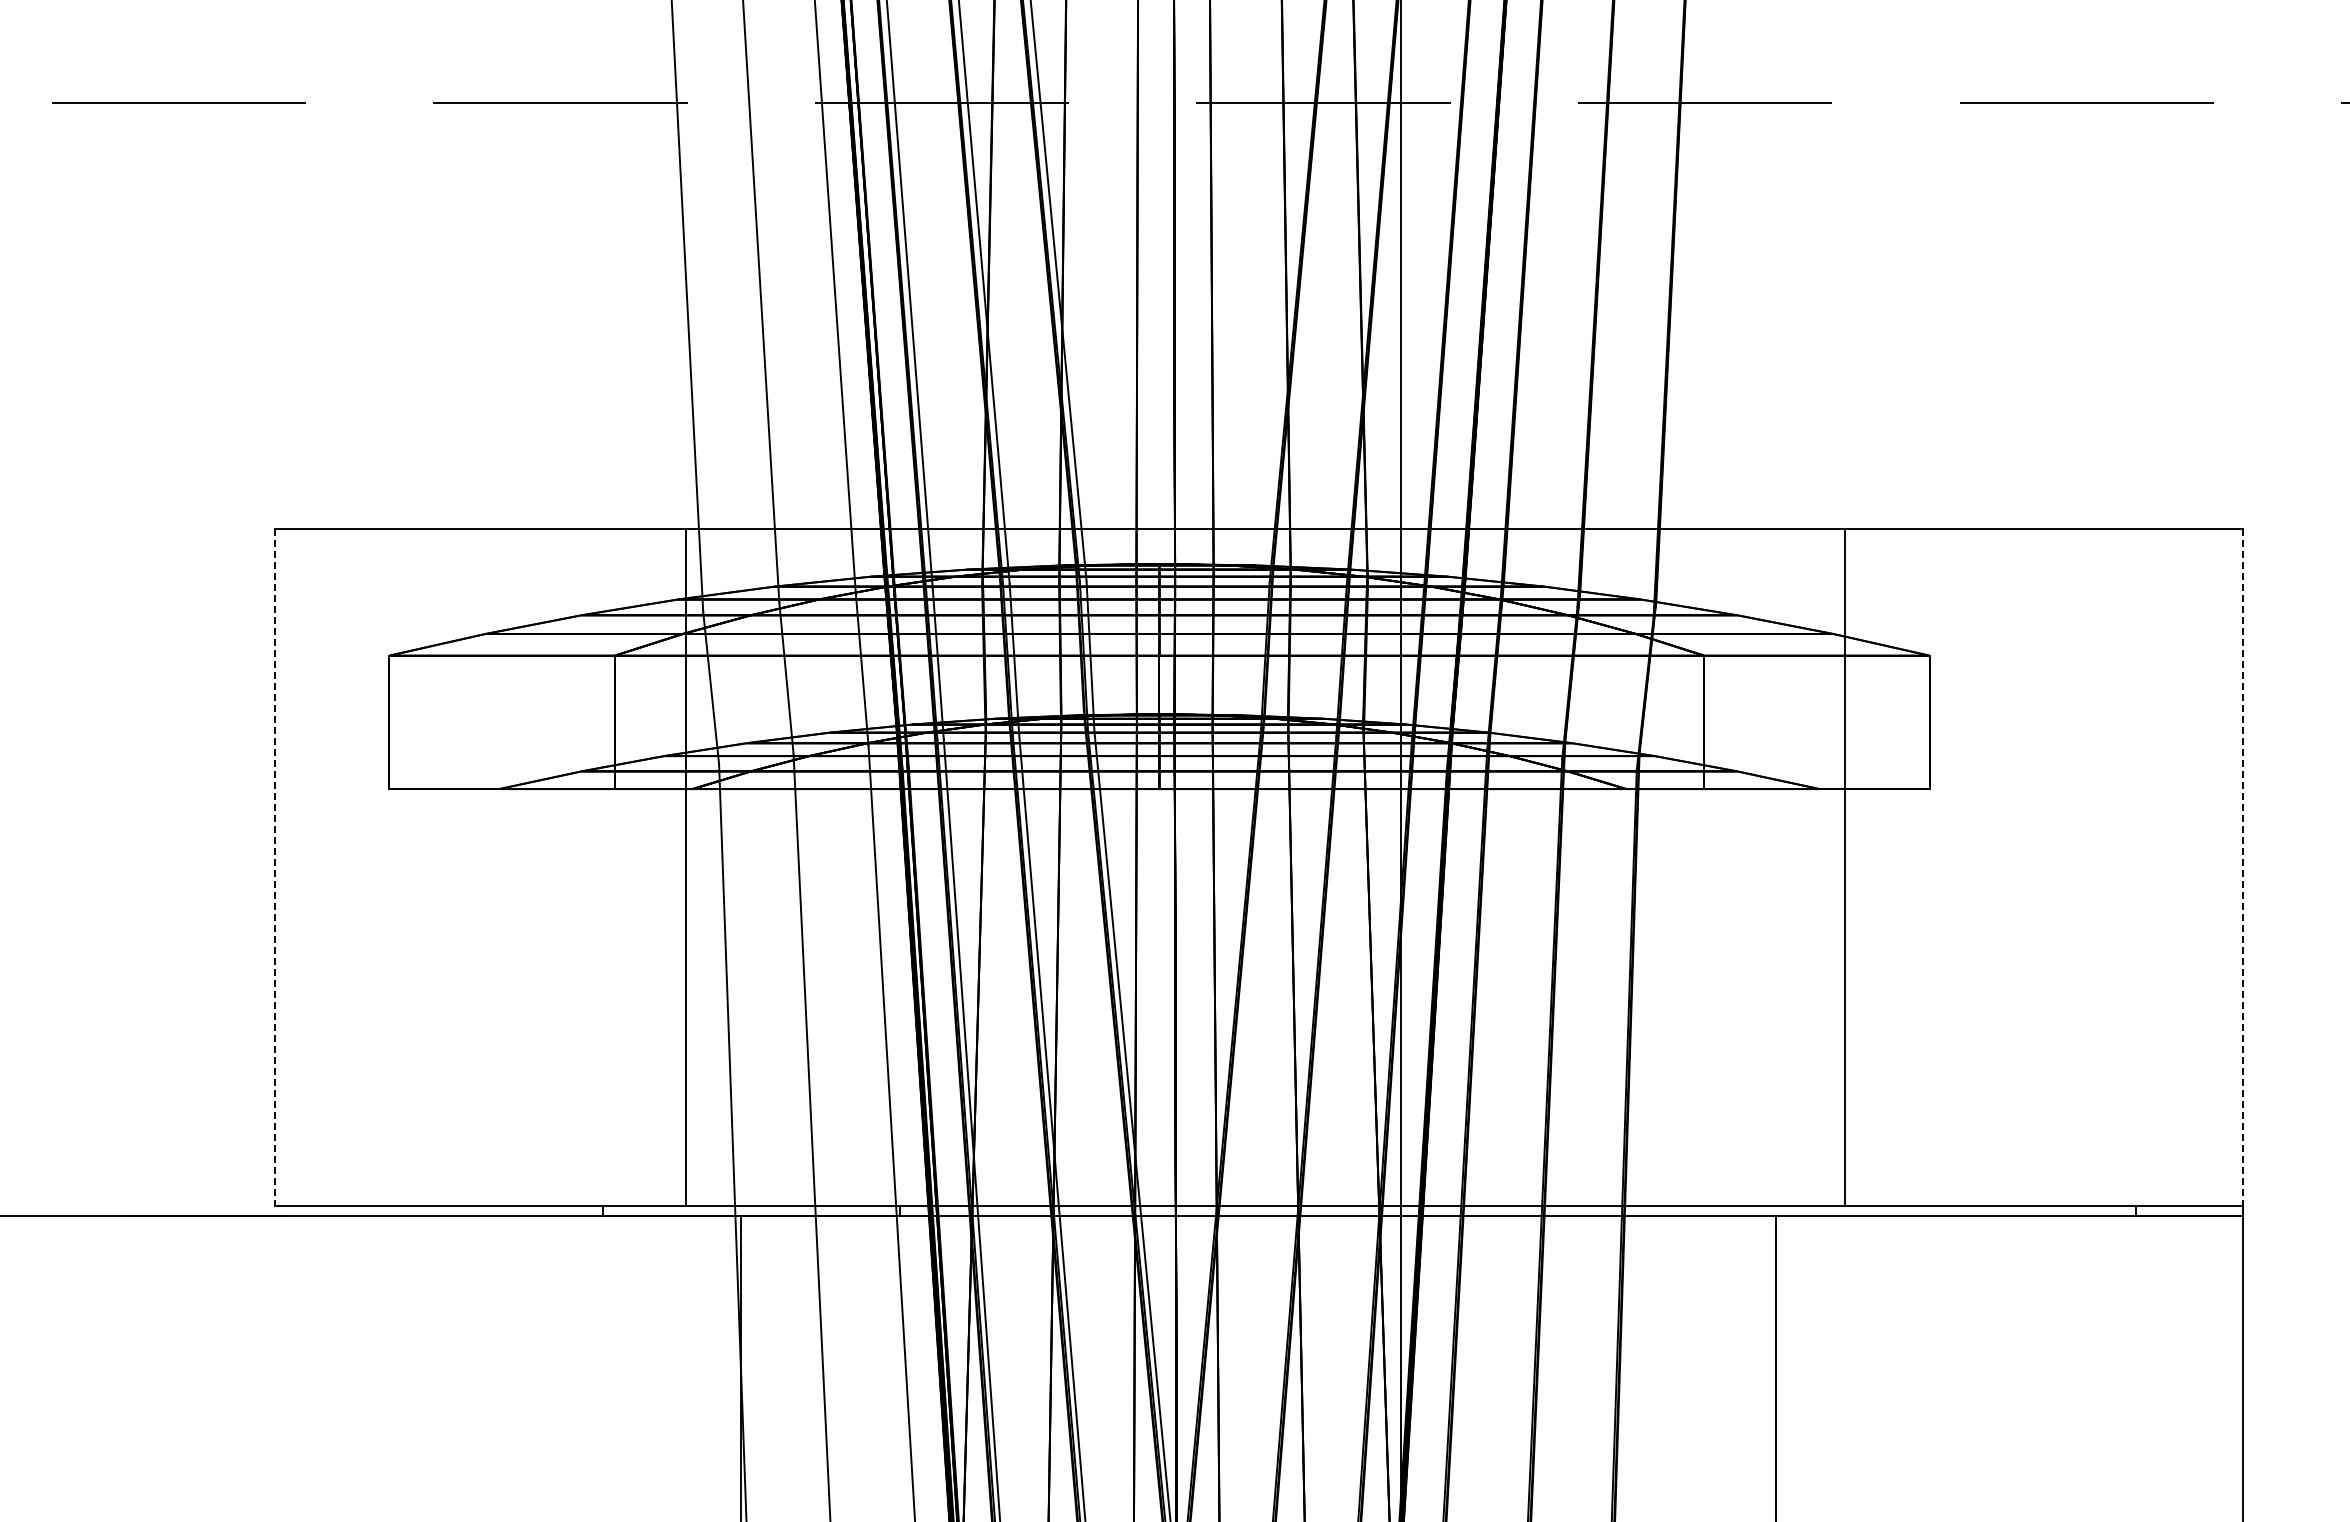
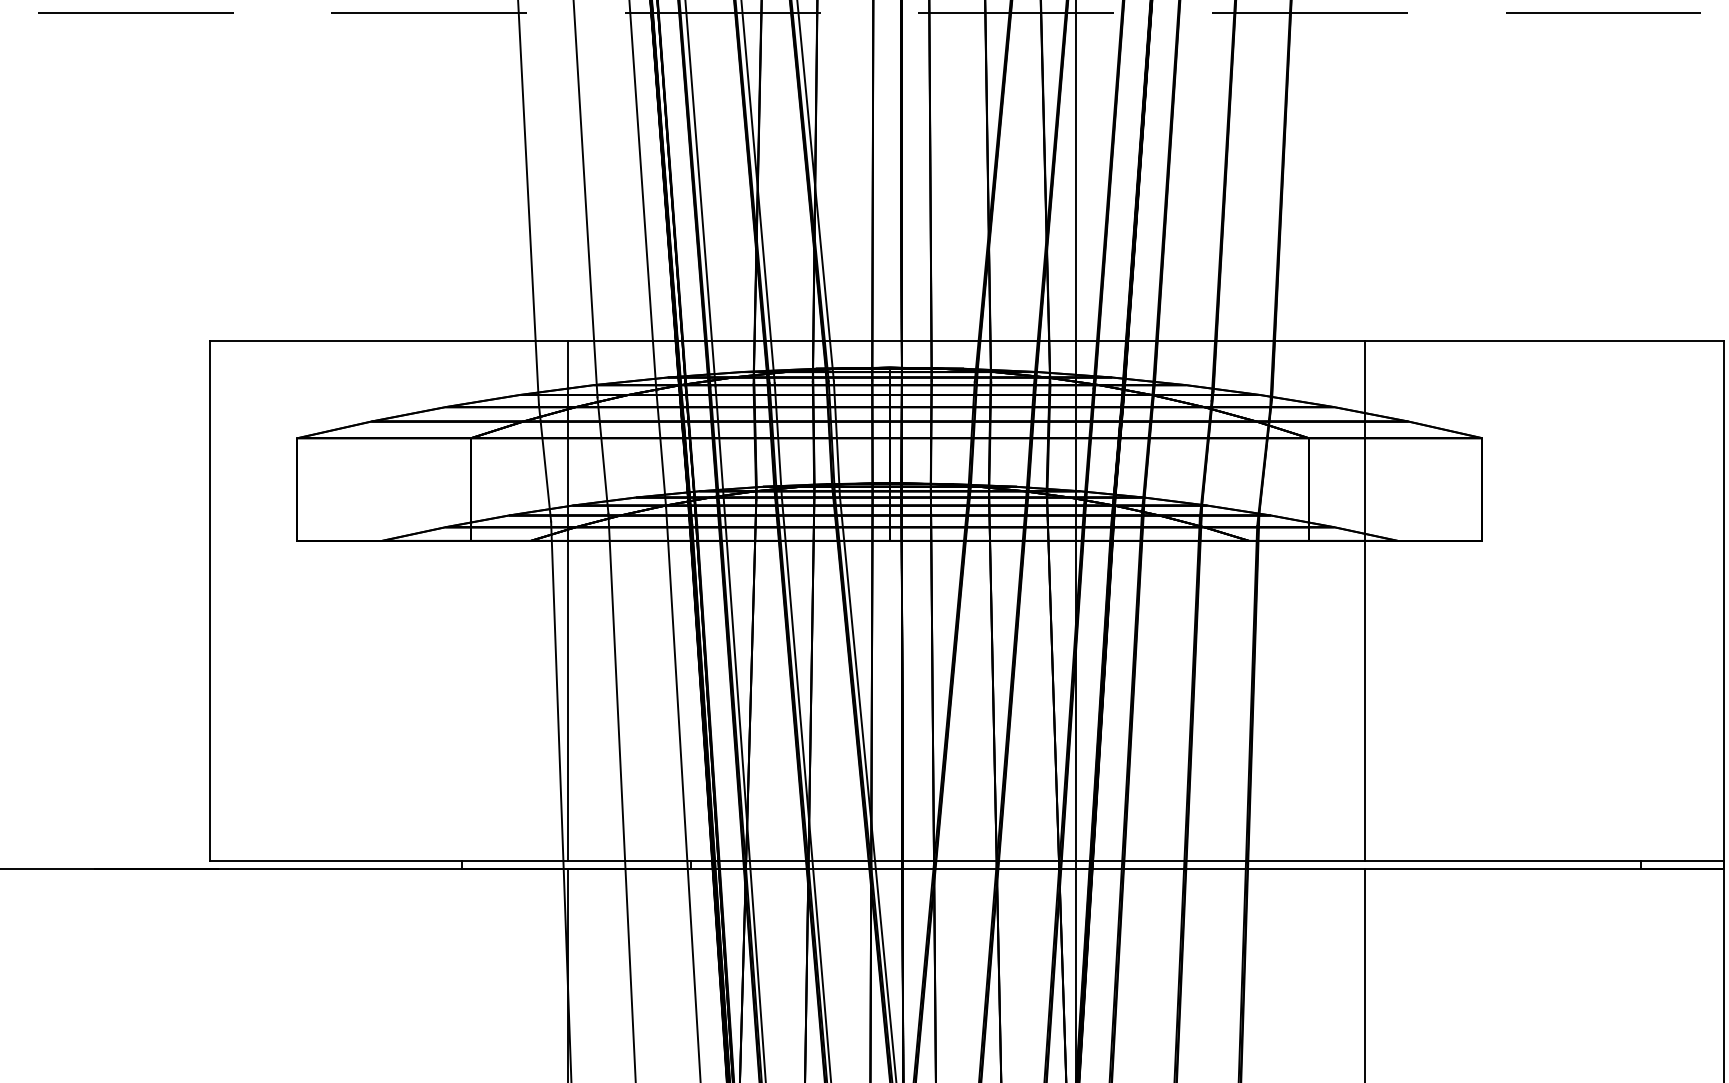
line: (685, 866) -> (567, 600), moved
line: (1845, 866) -> (1364, 600), moved
line: (275, 867) -> (209, 601), dashed -> solid
line: (2243, 872) -> (1724, 605), dashed -> solid

